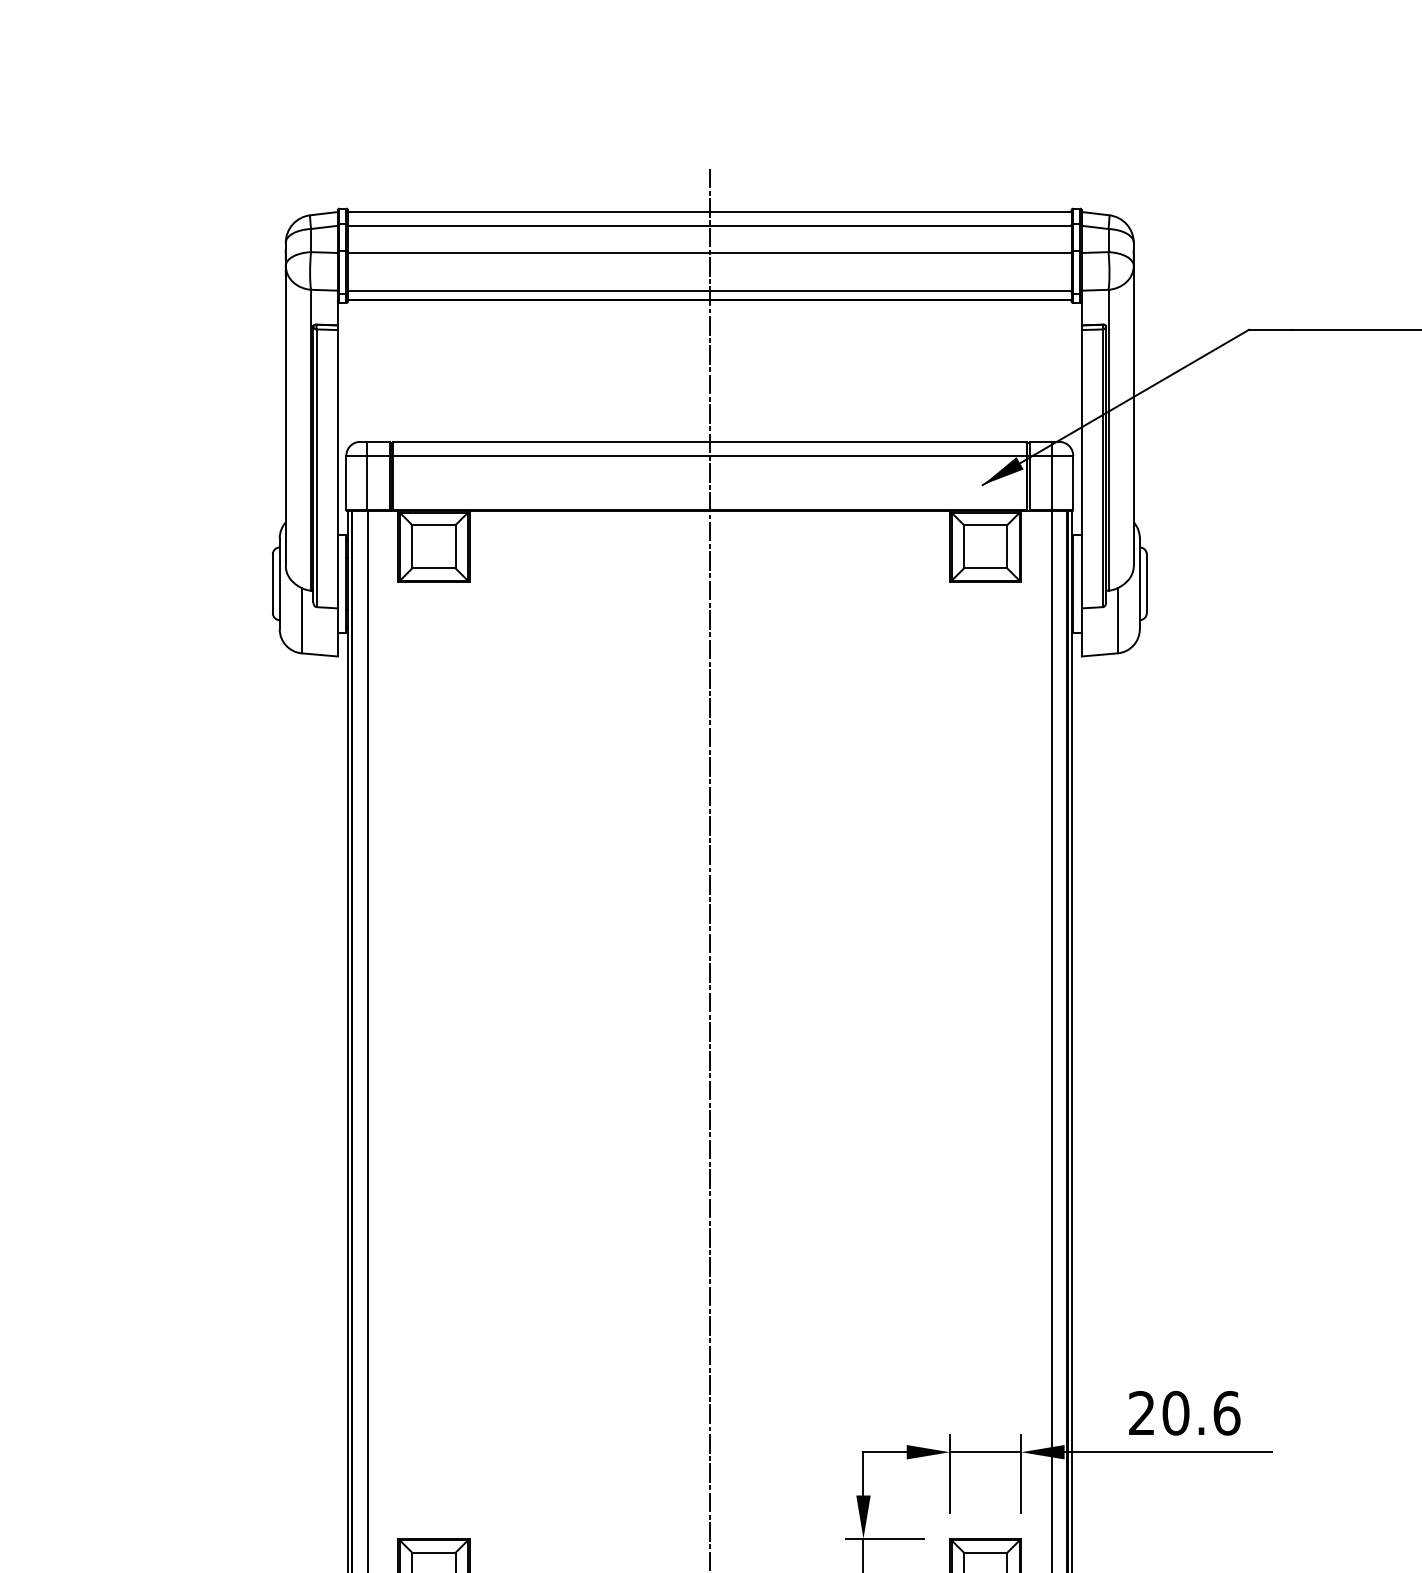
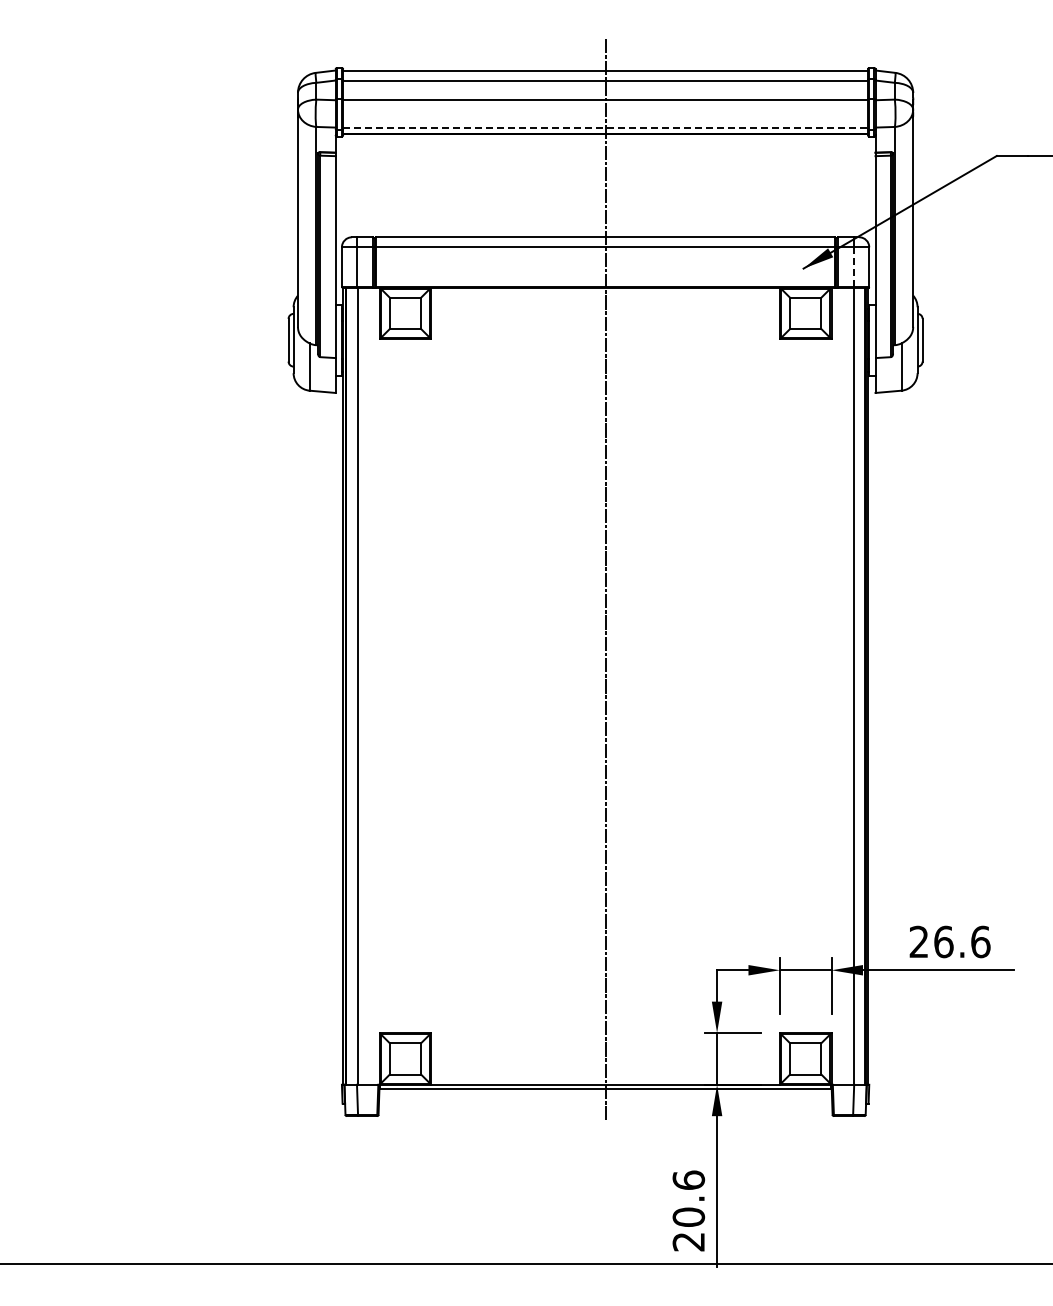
line: (711, 290) -> (606, 127), solid -> dashed
line: (1052, 483) -> (854, 267), solid -> dashed
text: (1175, 1412) -> (943, 941), 20.6 -> 26.6

